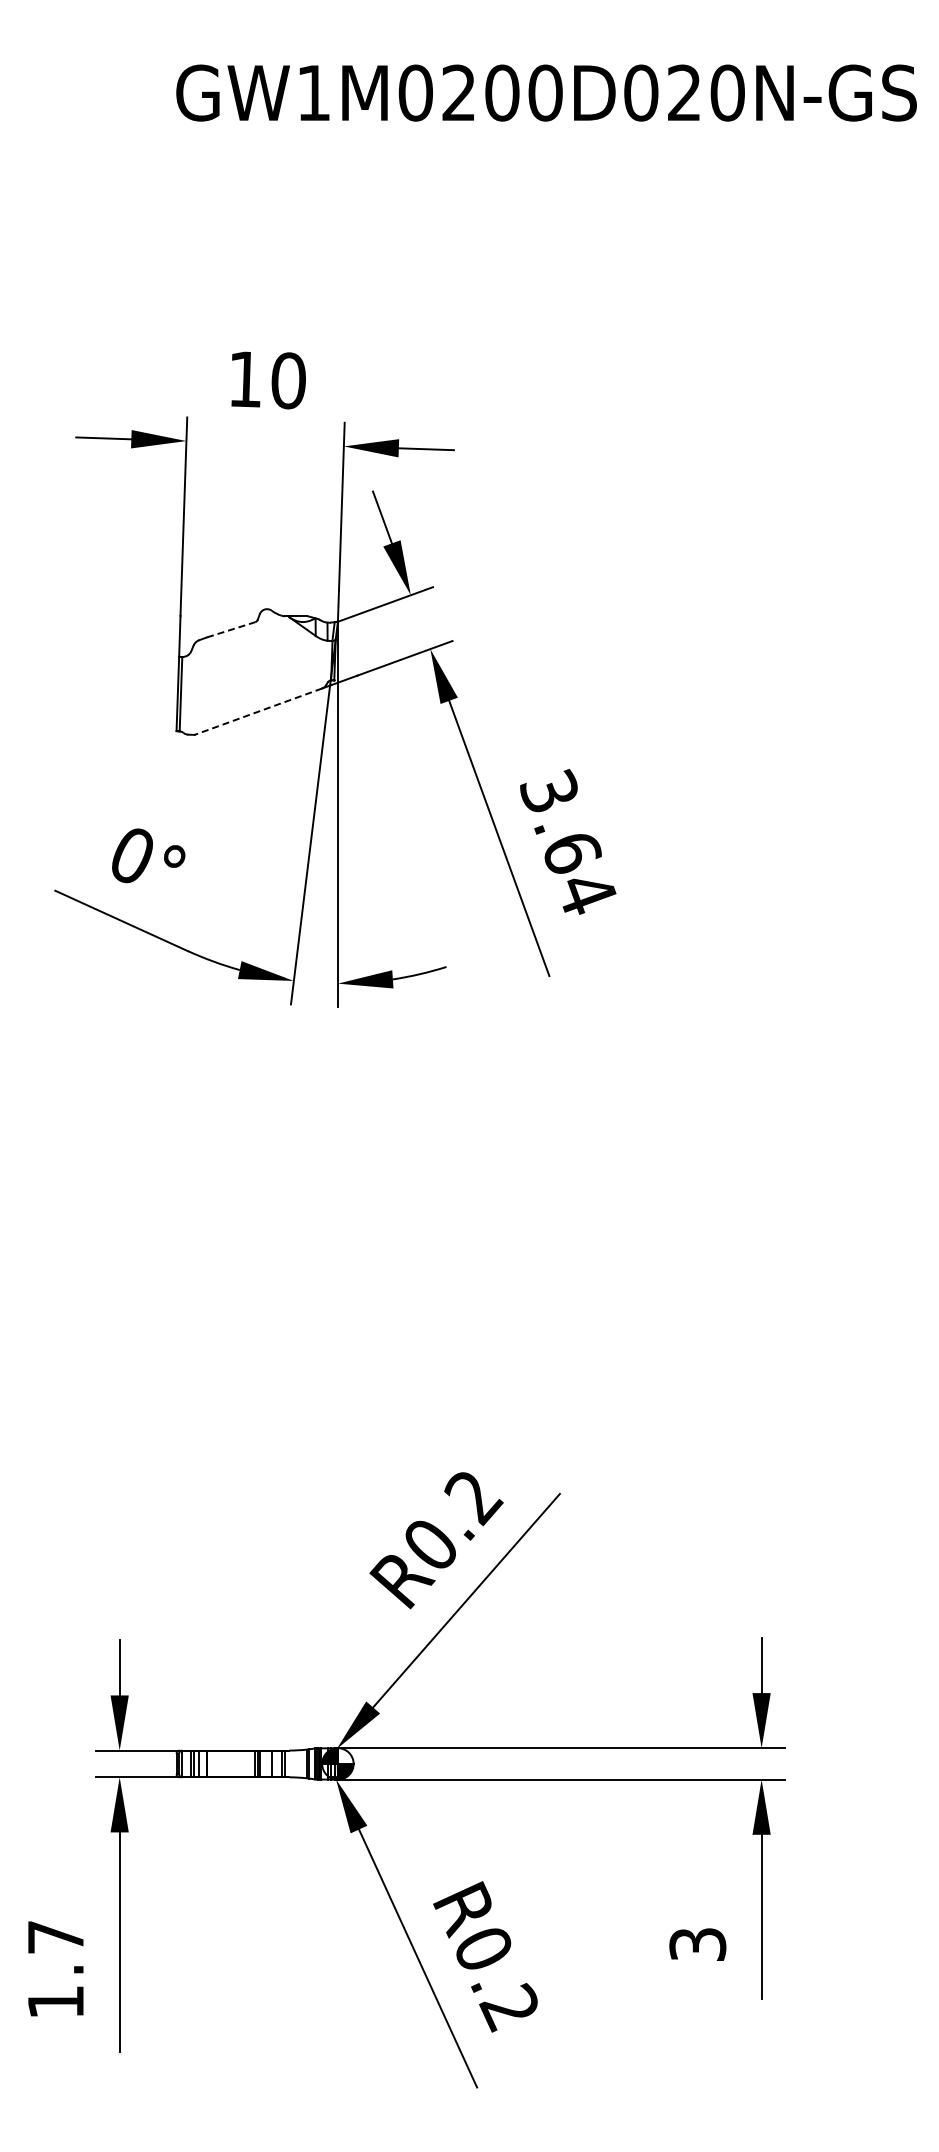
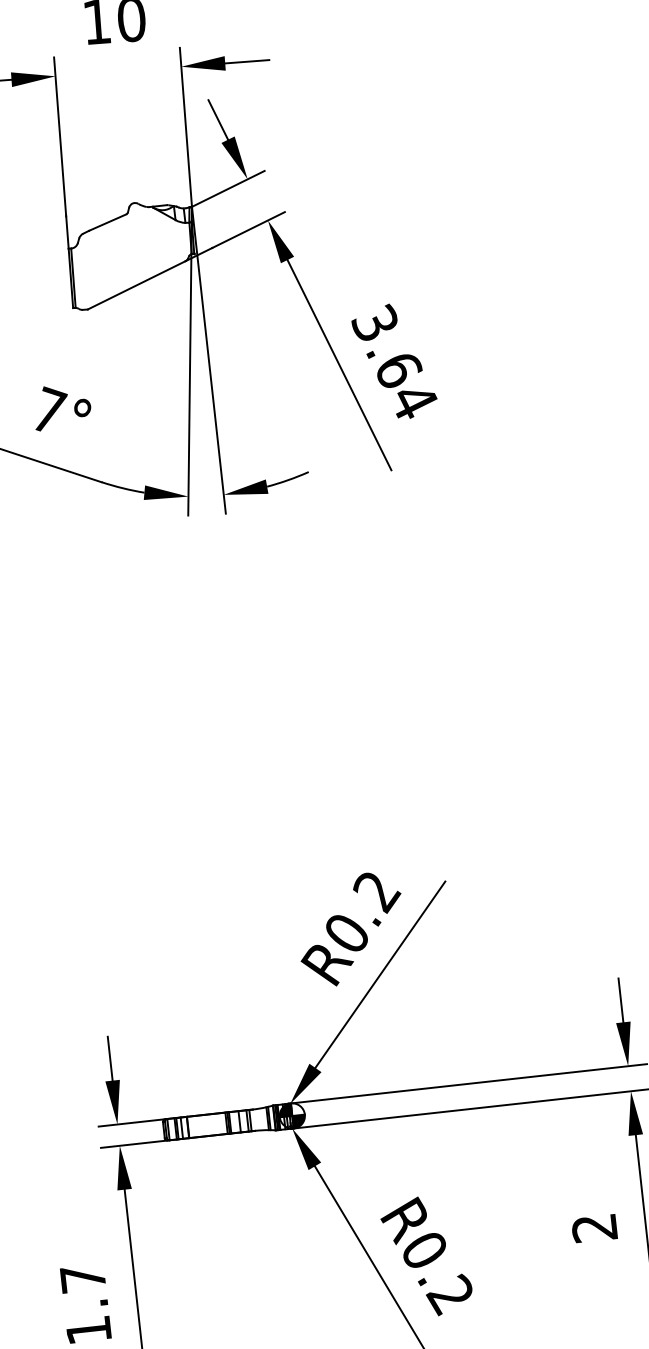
line: (231, 629) -> (107, 222), dashed -> solid
line: (258, 711) -> (136, 285), dashed -> solid
text: (135, 853) -> (51, 409), 0° -> 7°
text: (697, 1944) -> (594, 1228), 3 -> 2

